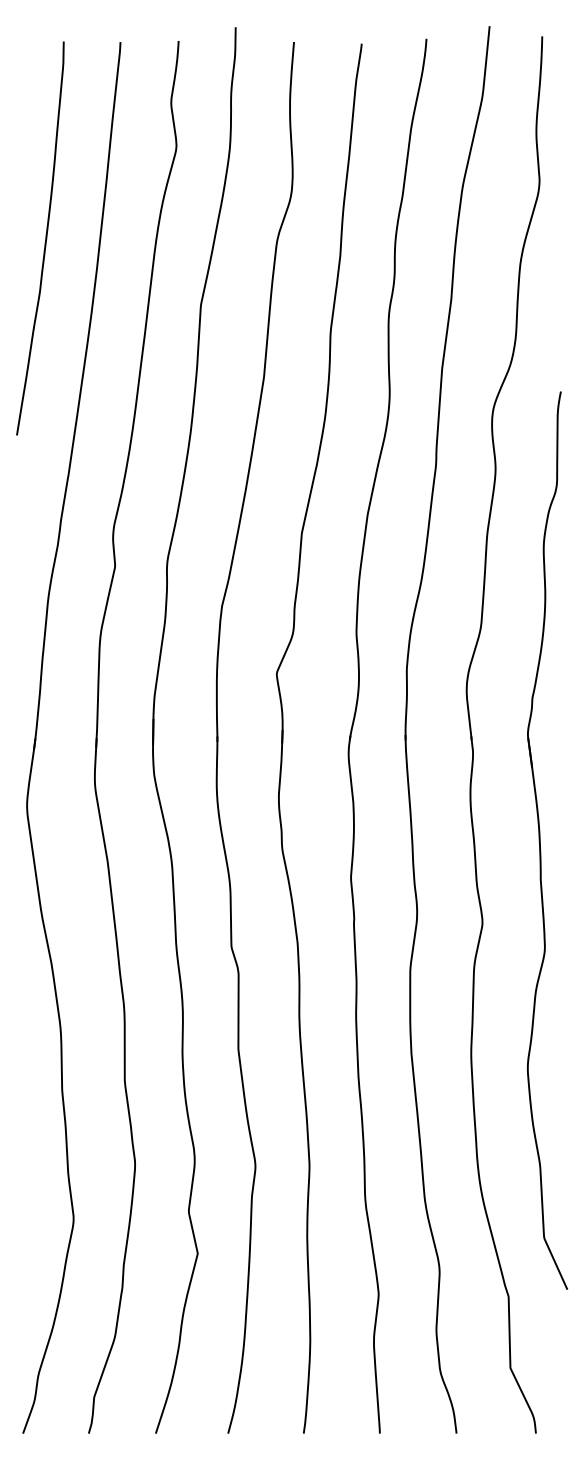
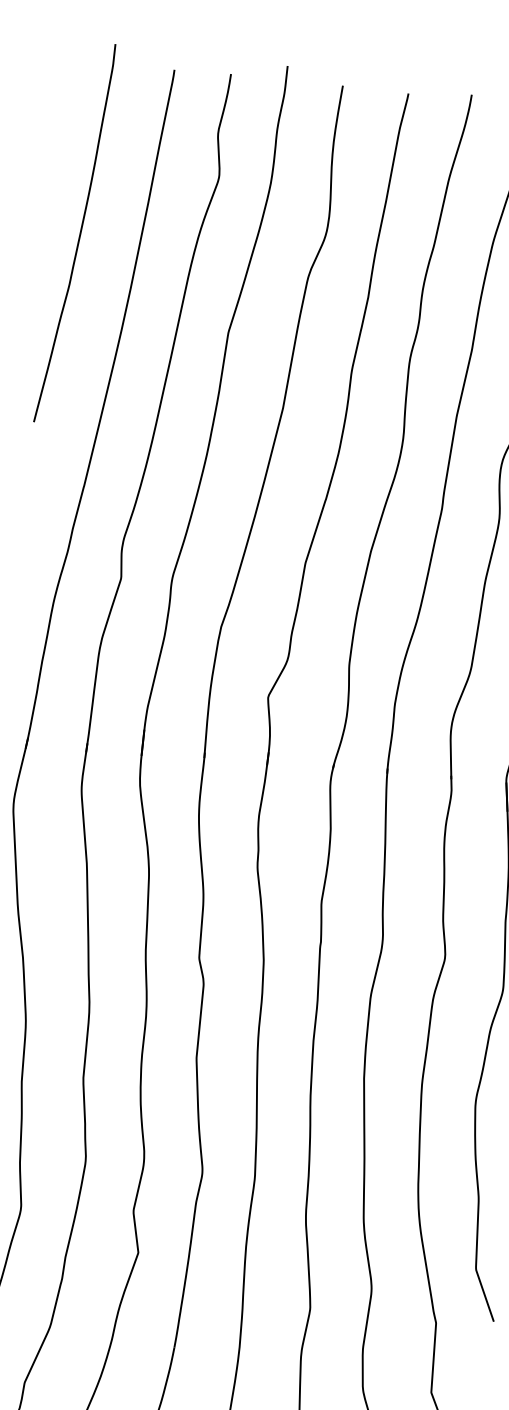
curve: (45, 238) -> (79, 233), moved

